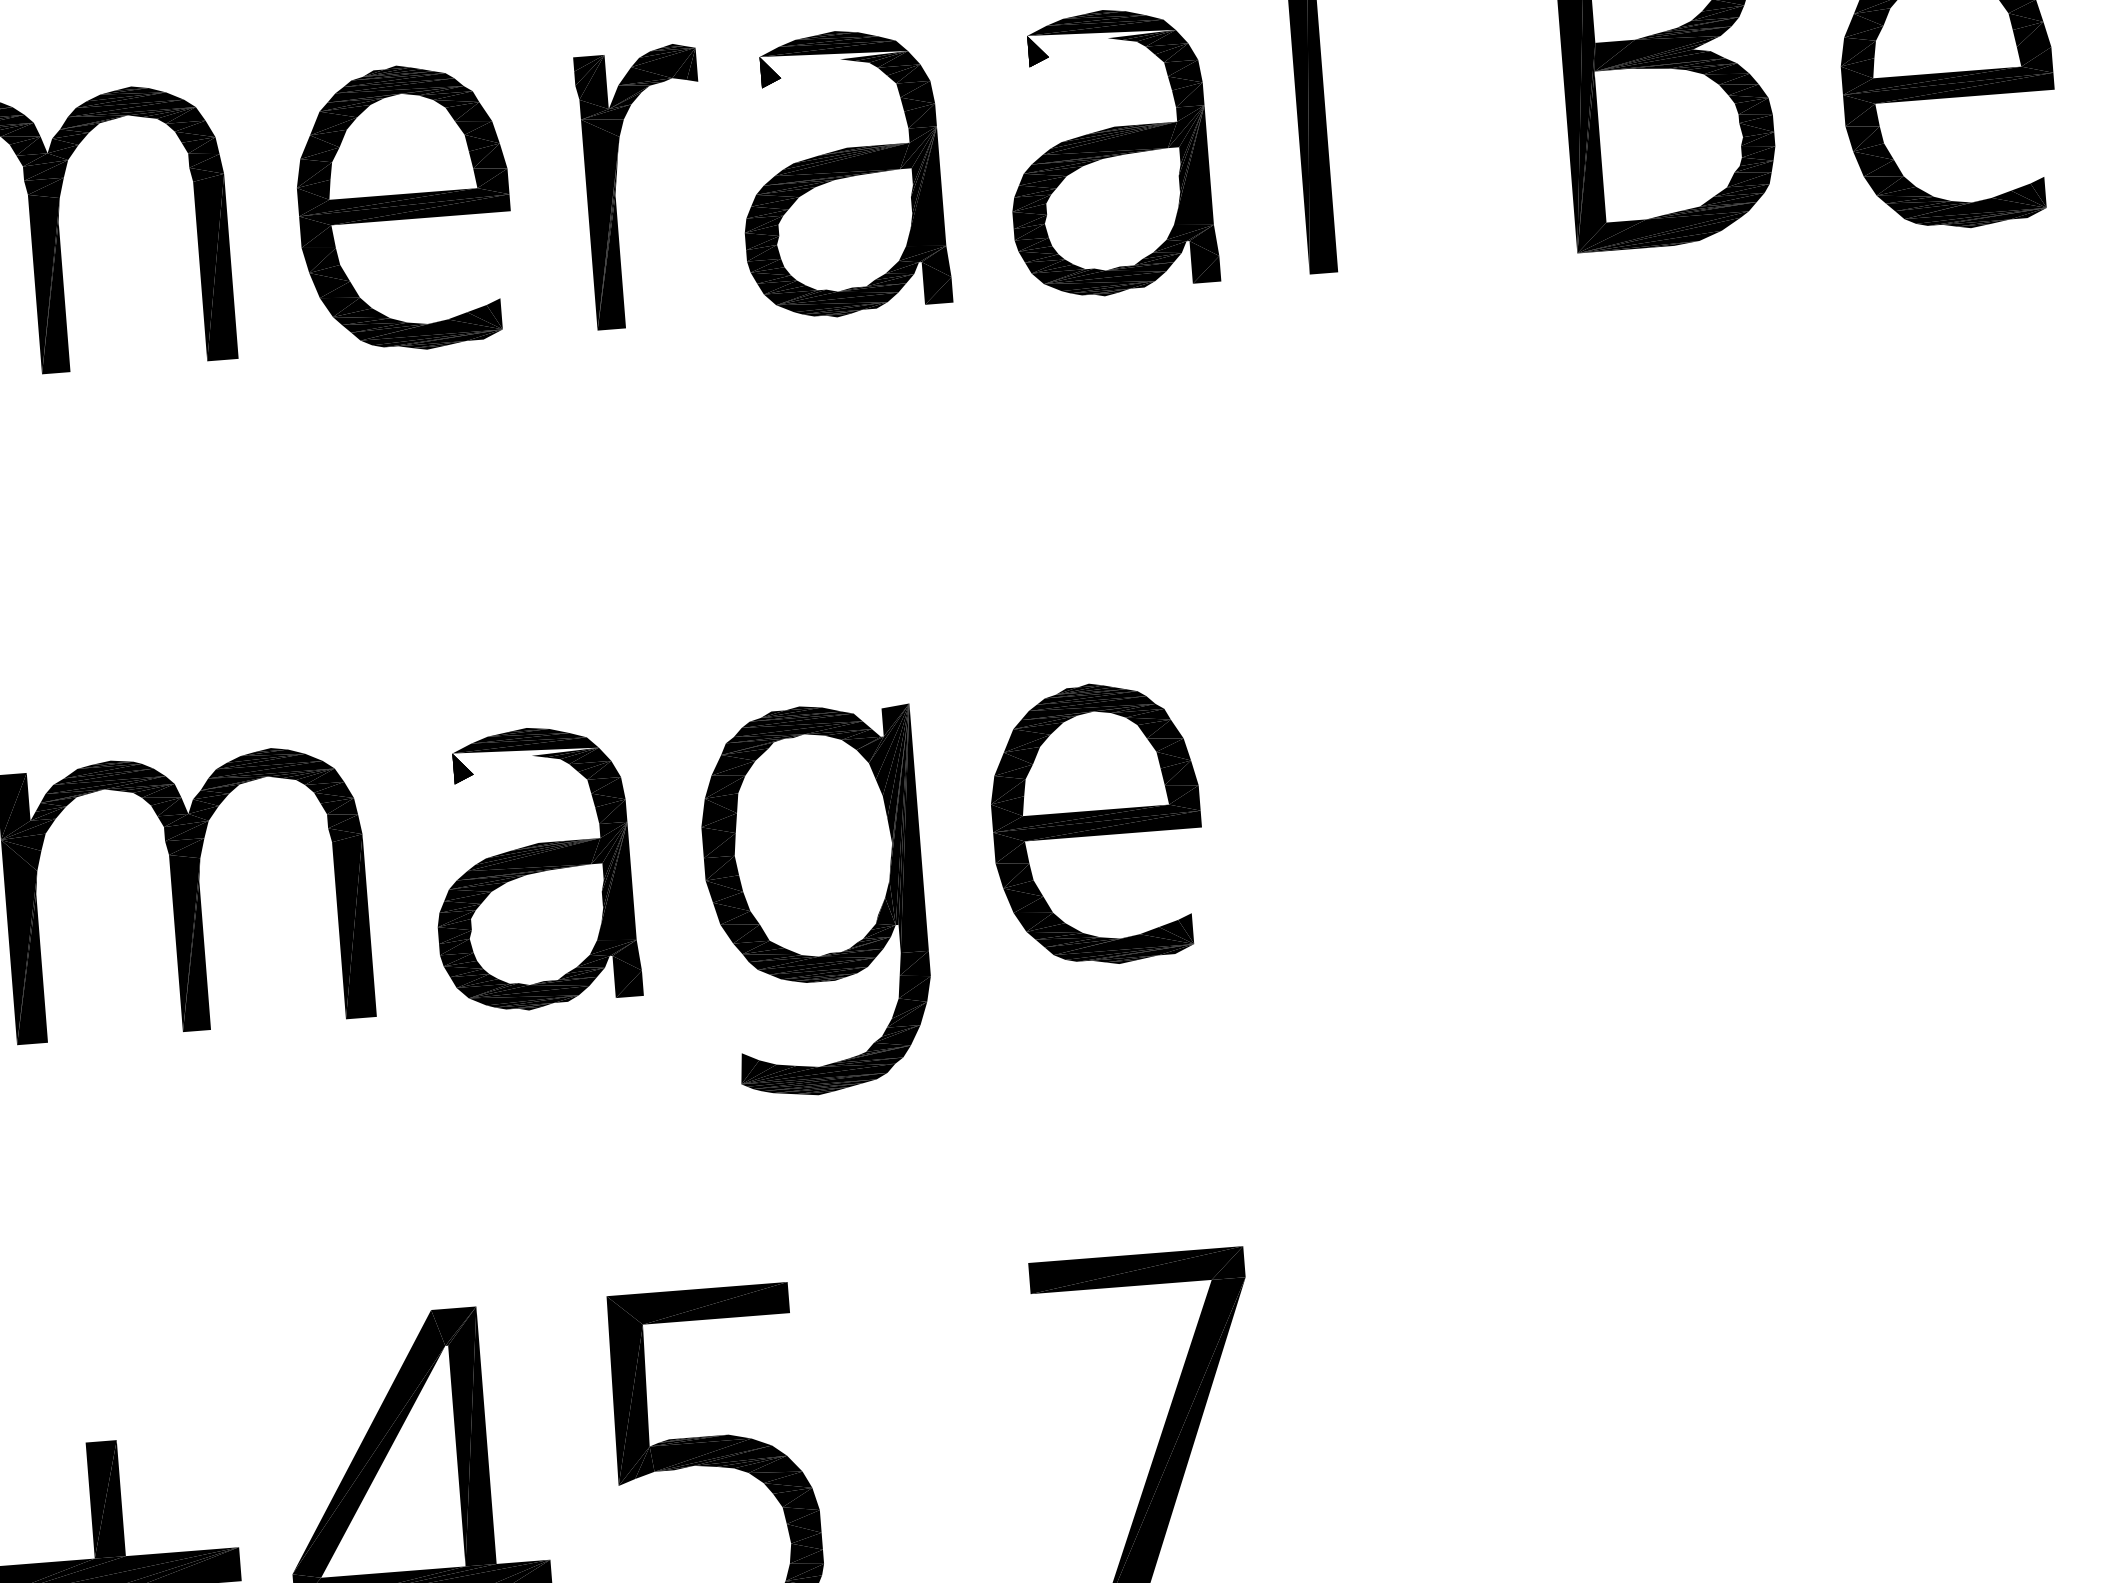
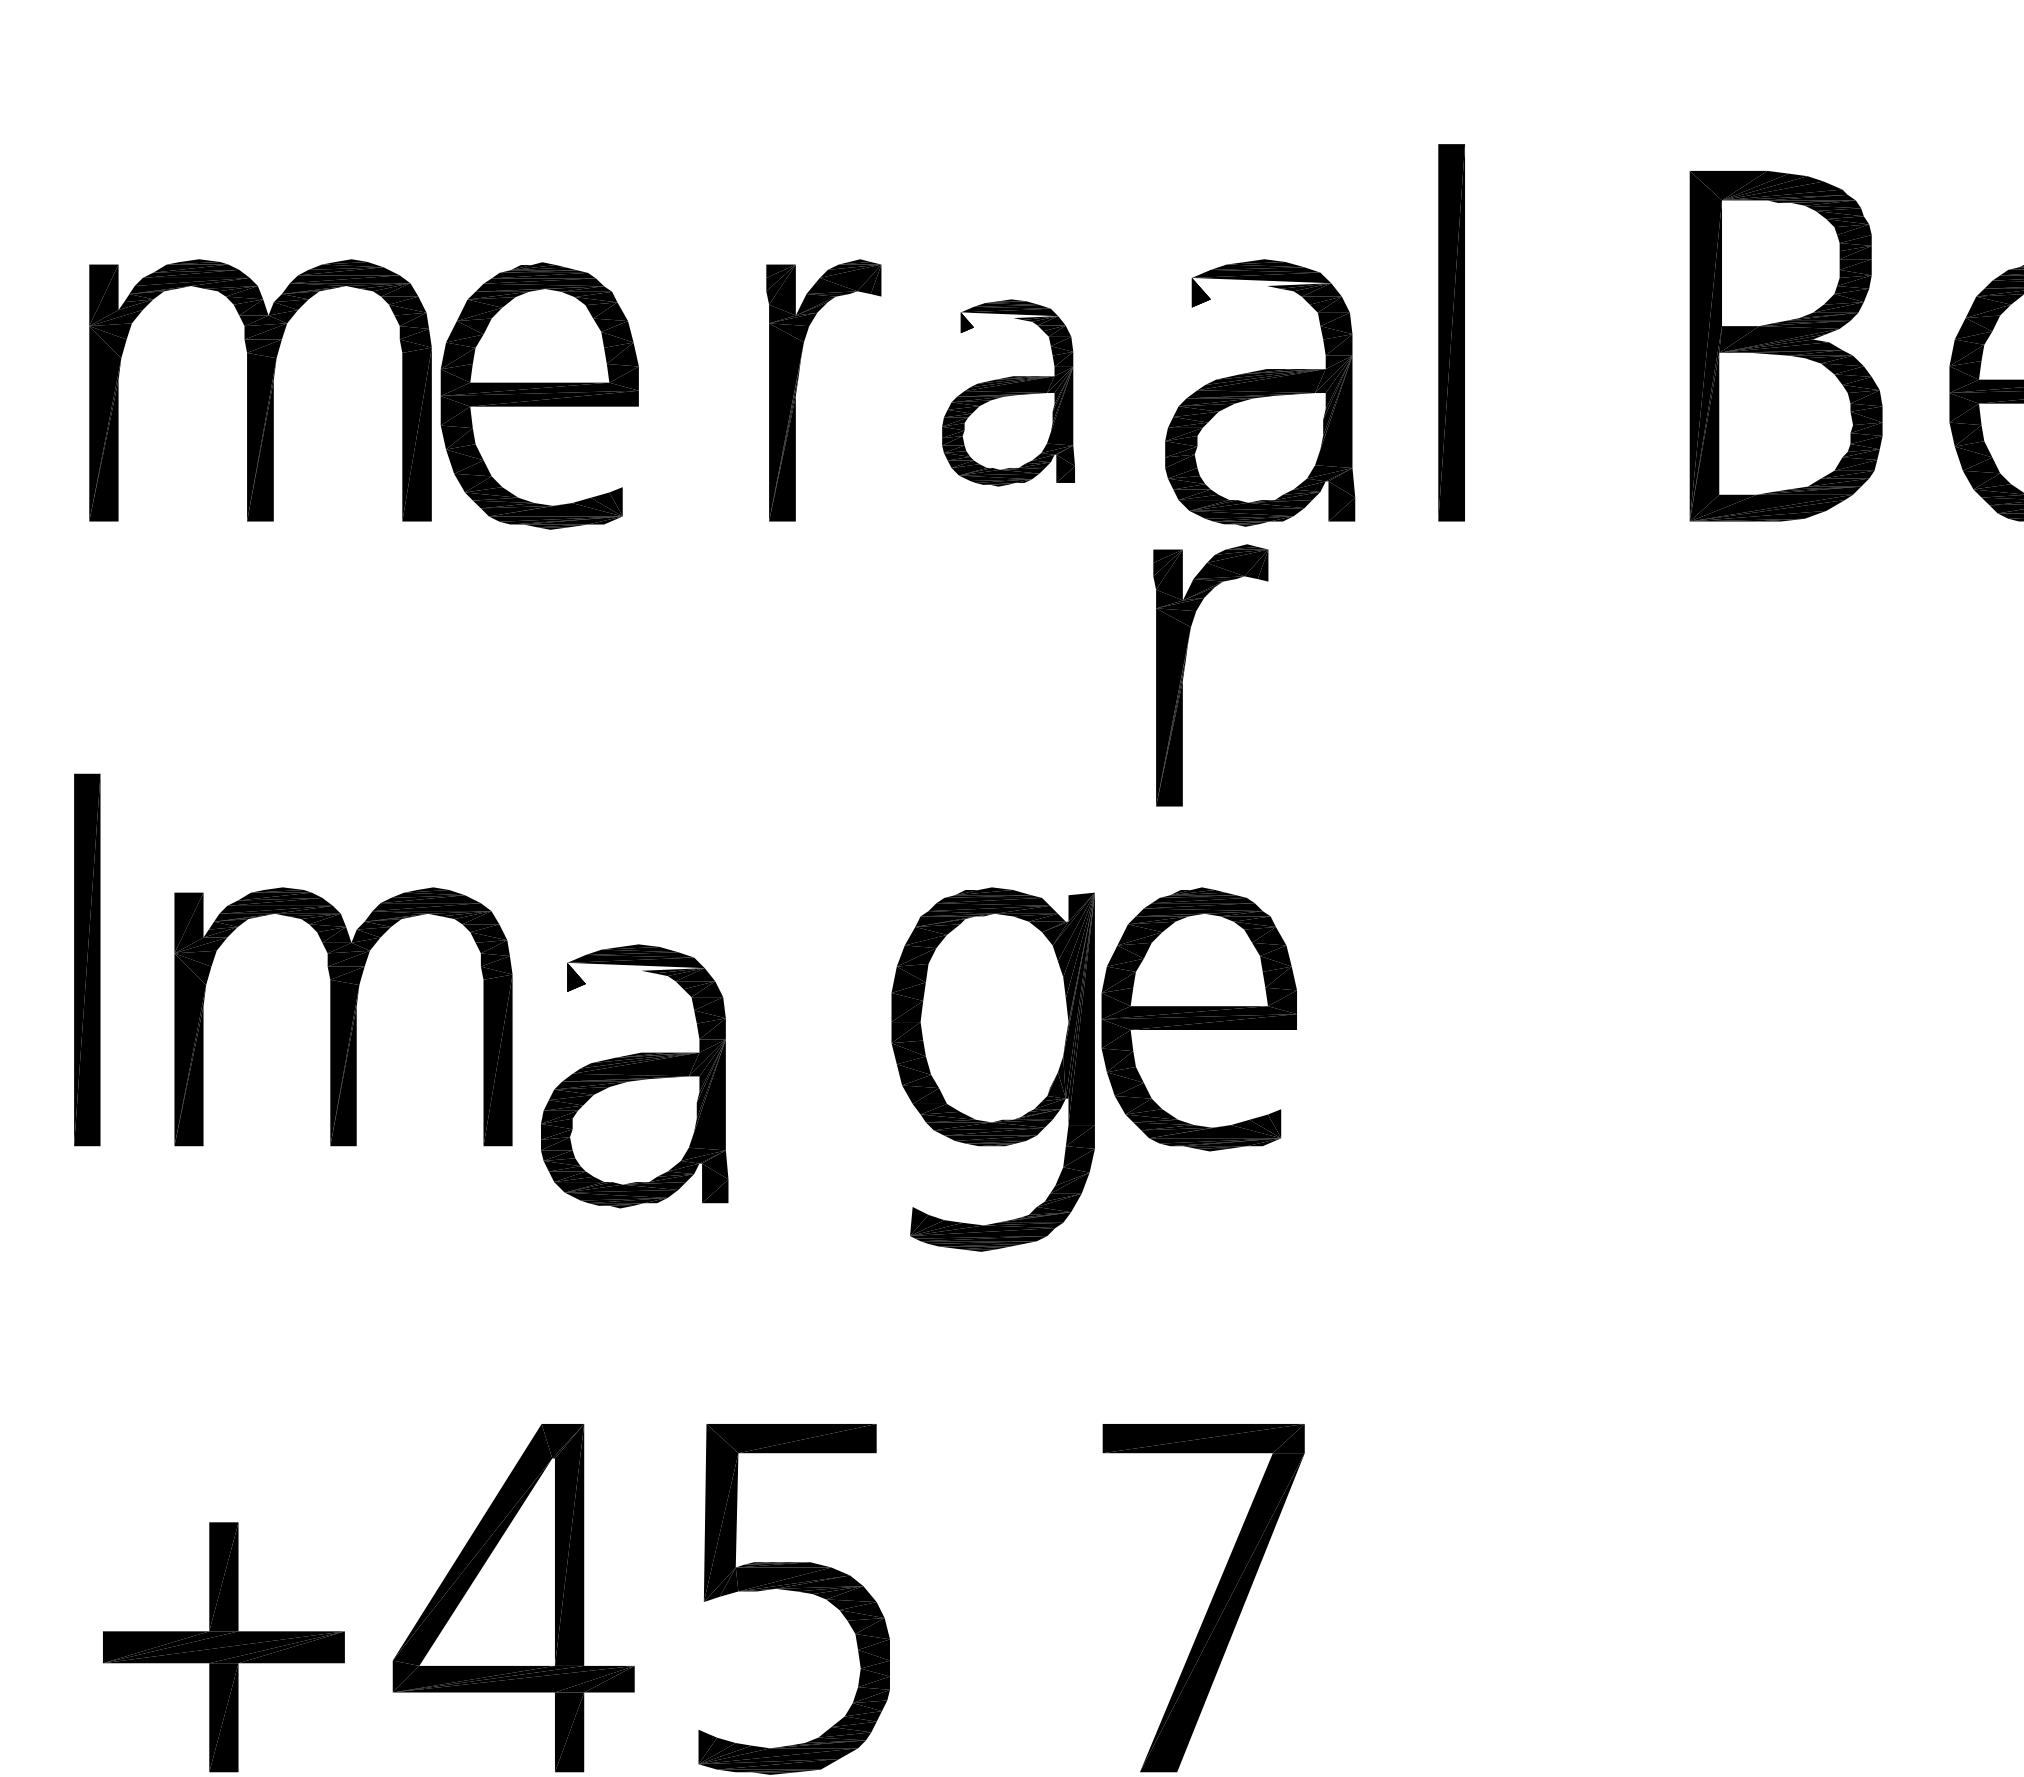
part: (841, 173) -> (1008, 392), size x0.7
part: (404, 207) -> (539, 395), moved
part: (1052, 455) -> (1184, 671), added
part: (533, 868) -> (634, 1076), moved
part: (815, 900) -> (992, 1069), moved

